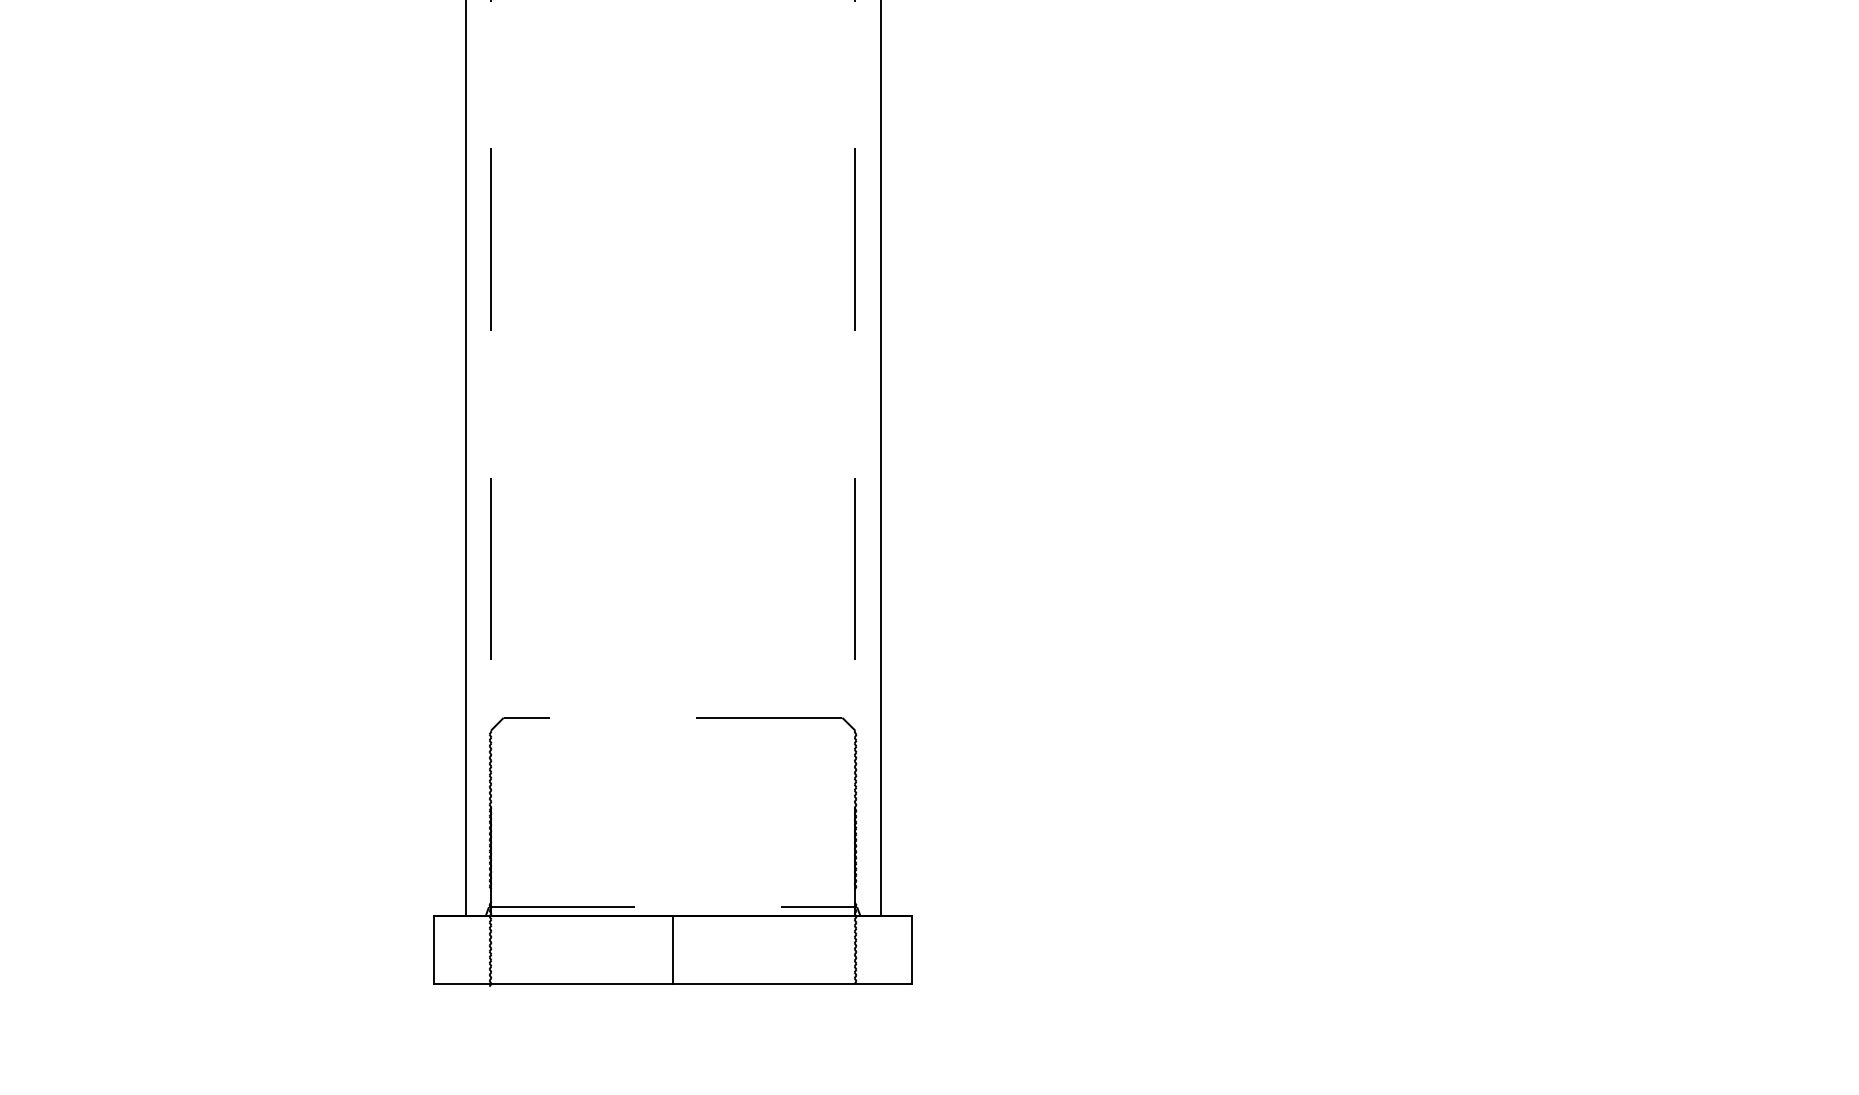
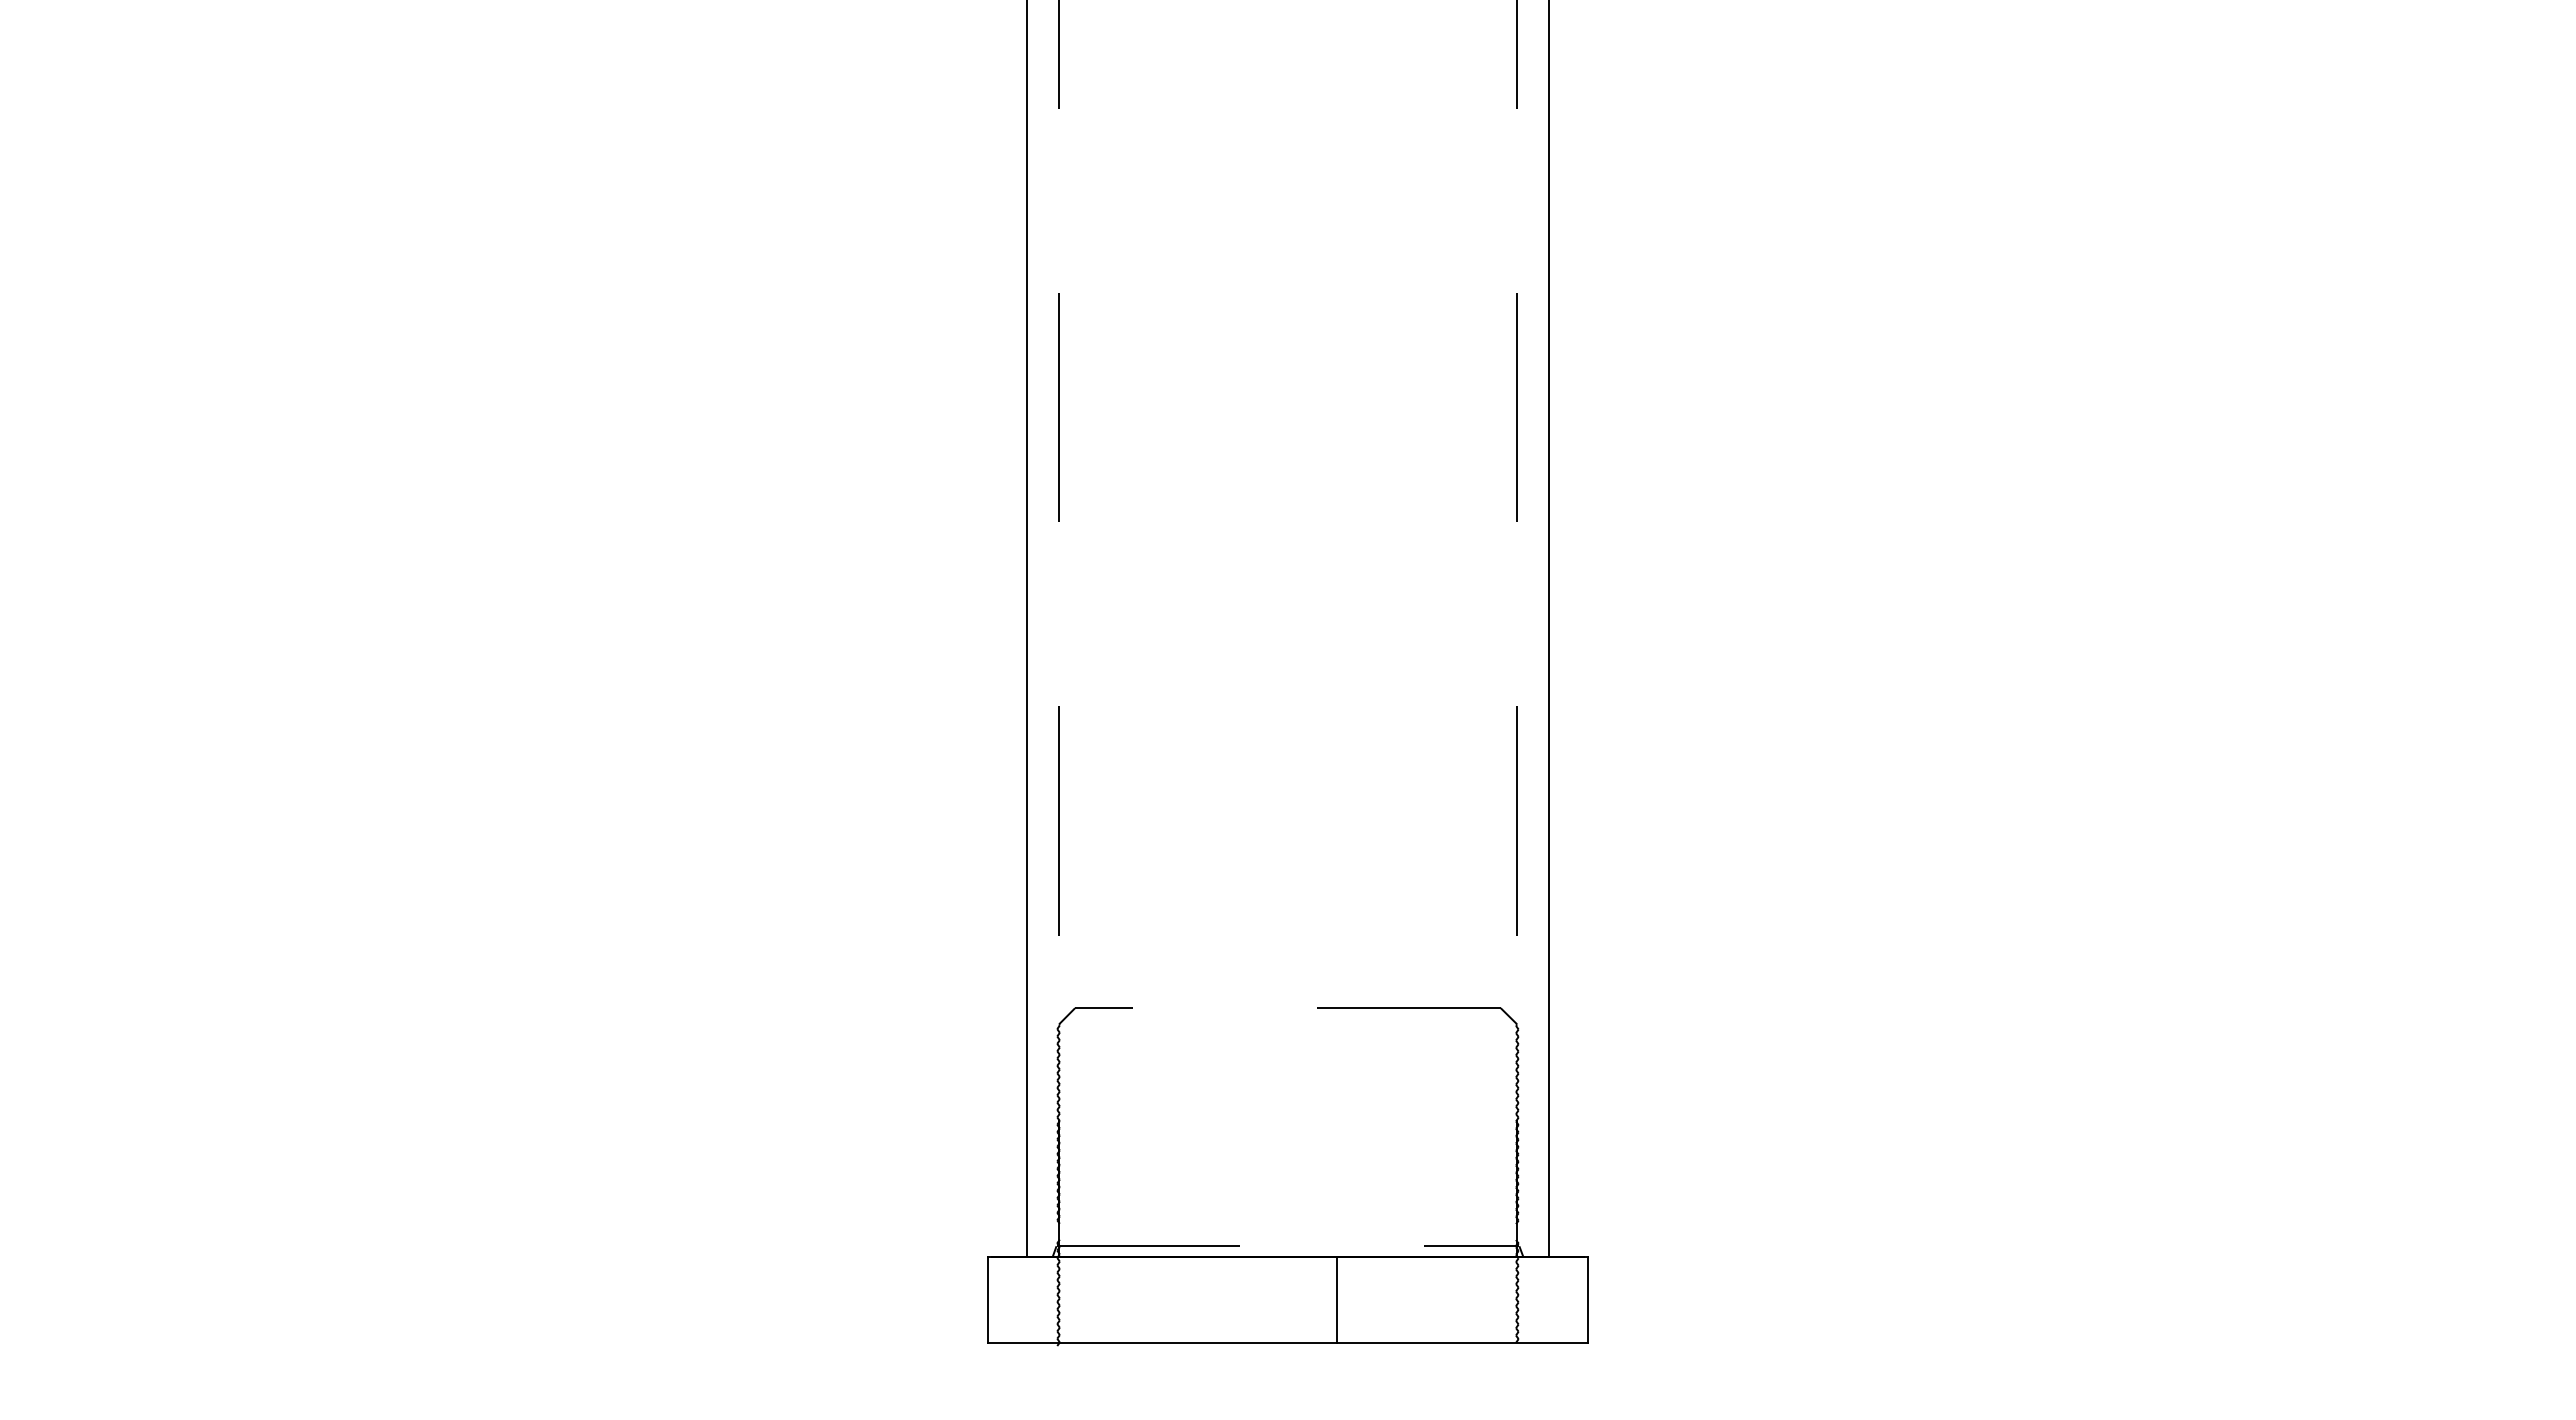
line: (672, 949) -> (1336, 1299), moved

